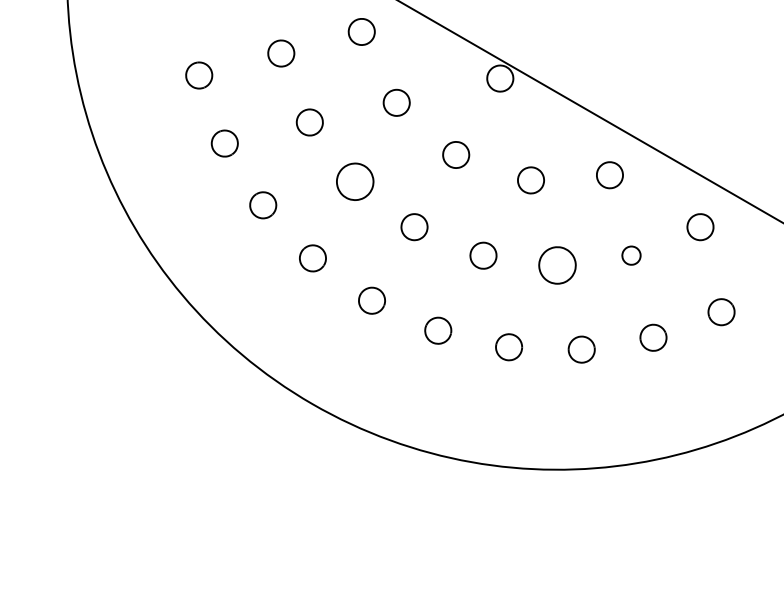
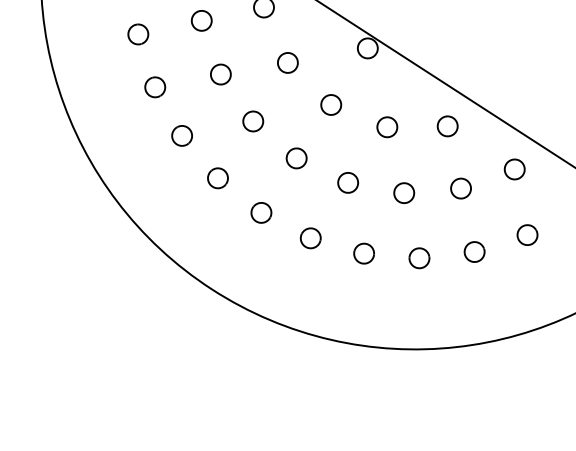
part: (355, 181) -> (253, 121), size x0.71
part: (631, 255) -> (461, 188), size x1.43
part: (557, 265) -> (404, 193), size x0.71

